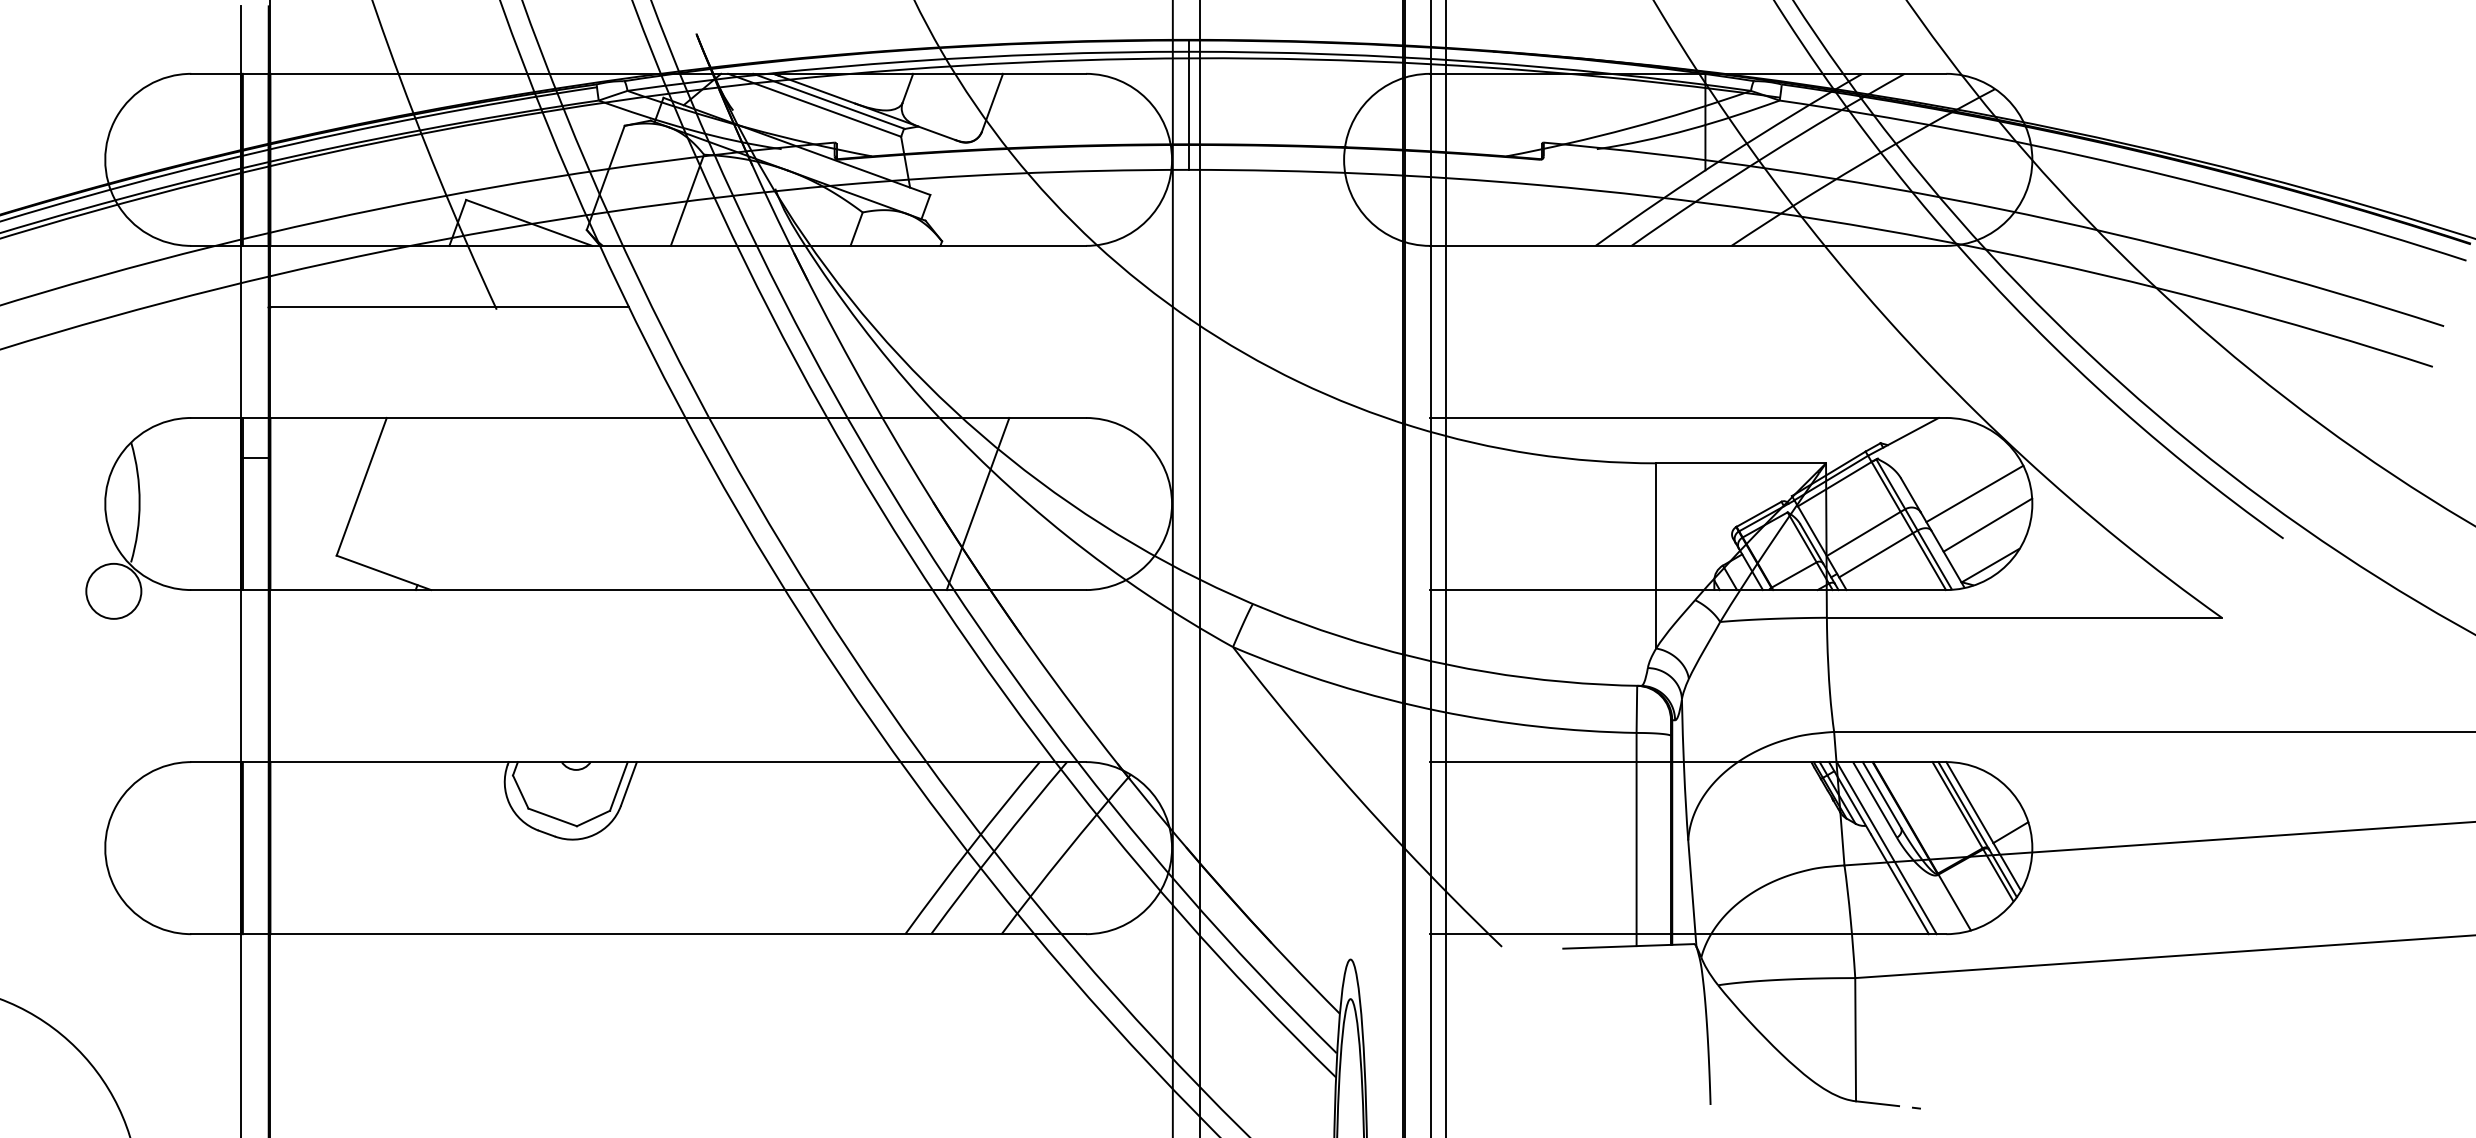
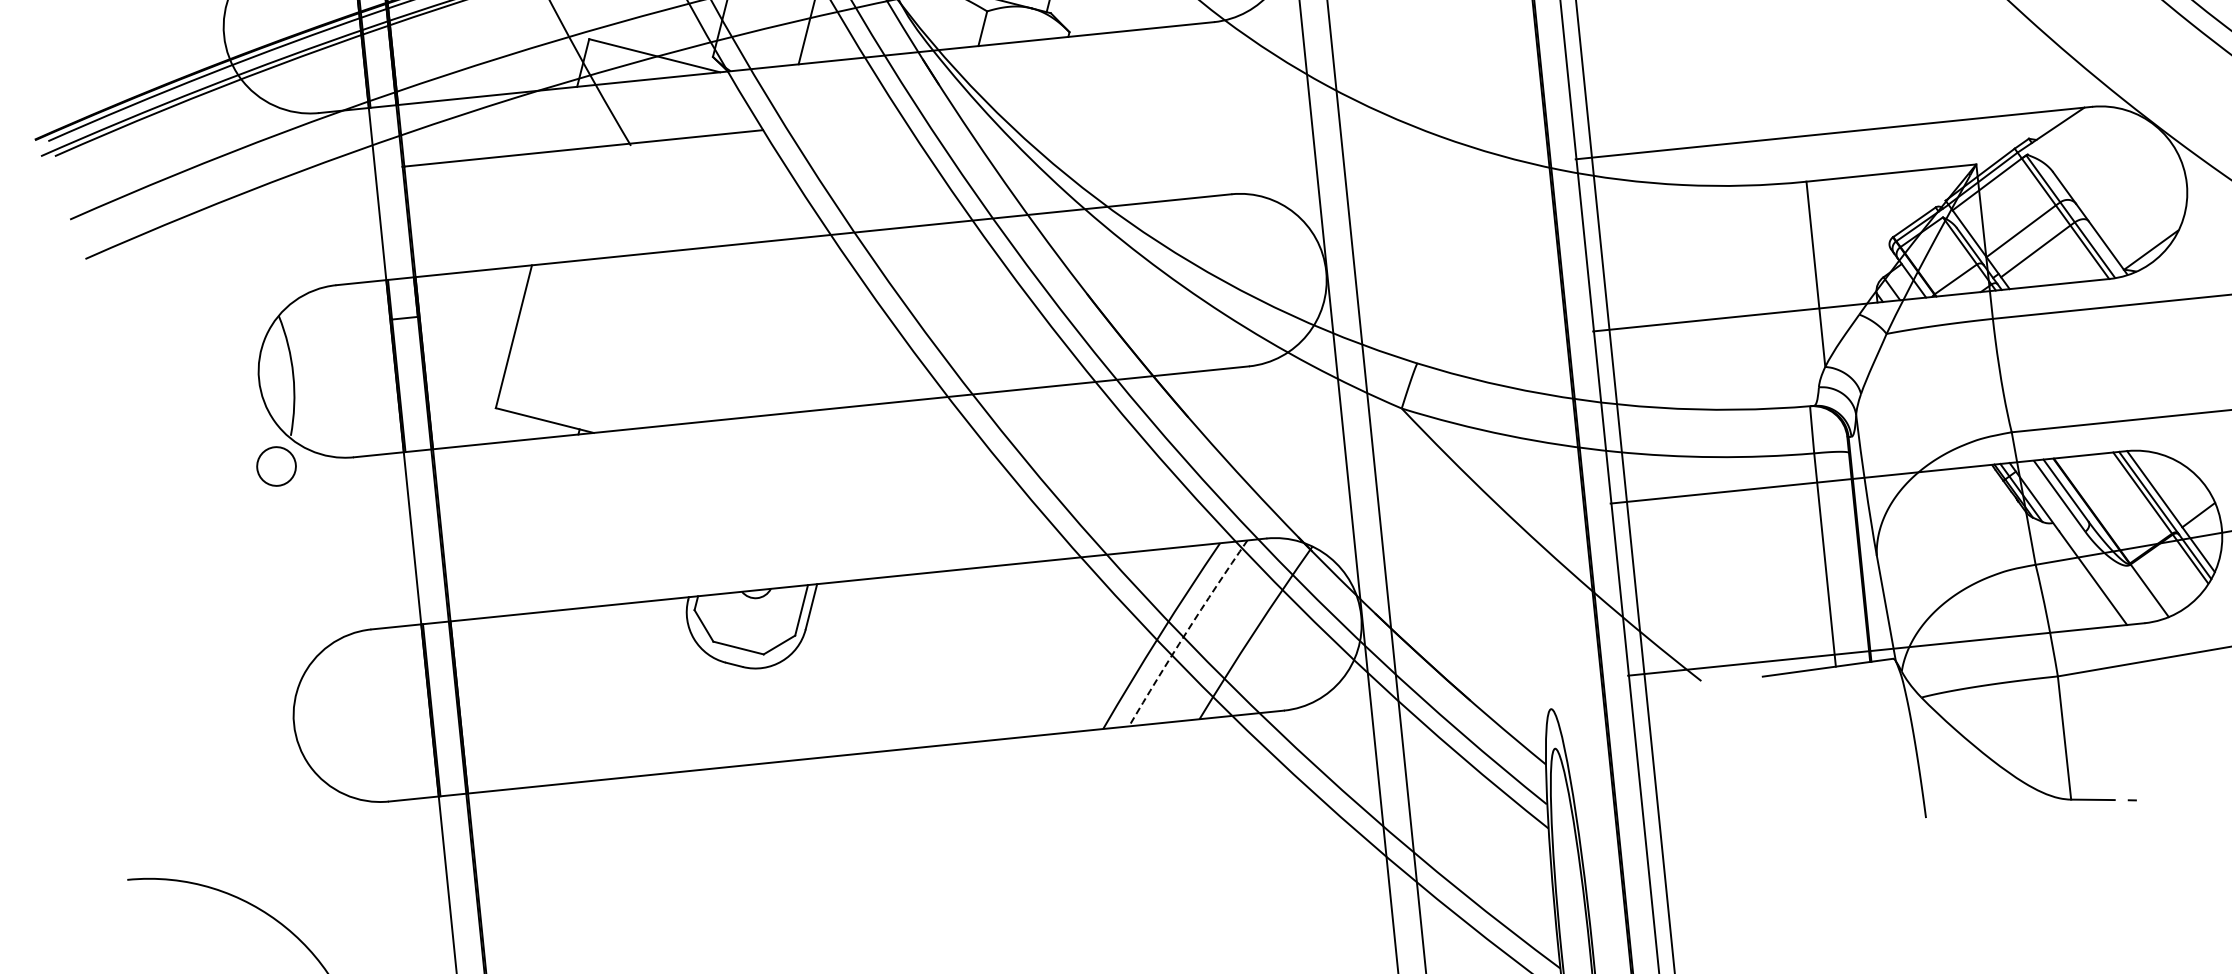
line: (1974, 493) -> (2127, 179), removed
line: (977, 503) -> (1131, 290), removed
line: (1987, 524) -> (2144, 209), removed
circle: (113, 590) -> (276, 465), size x0.7
arc: (997, 846) -> (1186, 631), solid -> dashed
line: (1886, 848) -> (2075, 543), removed

